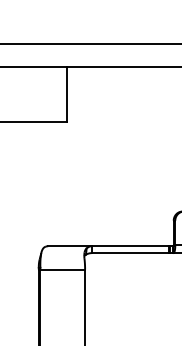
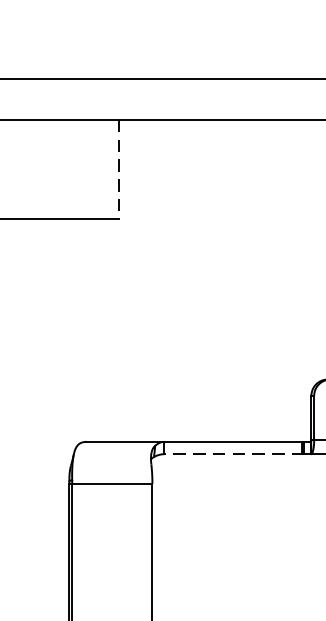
line: (66, 94) -> (119, 169), solid -> dashed
line: (130, 253) -> (233, 454), solid -> dashed

